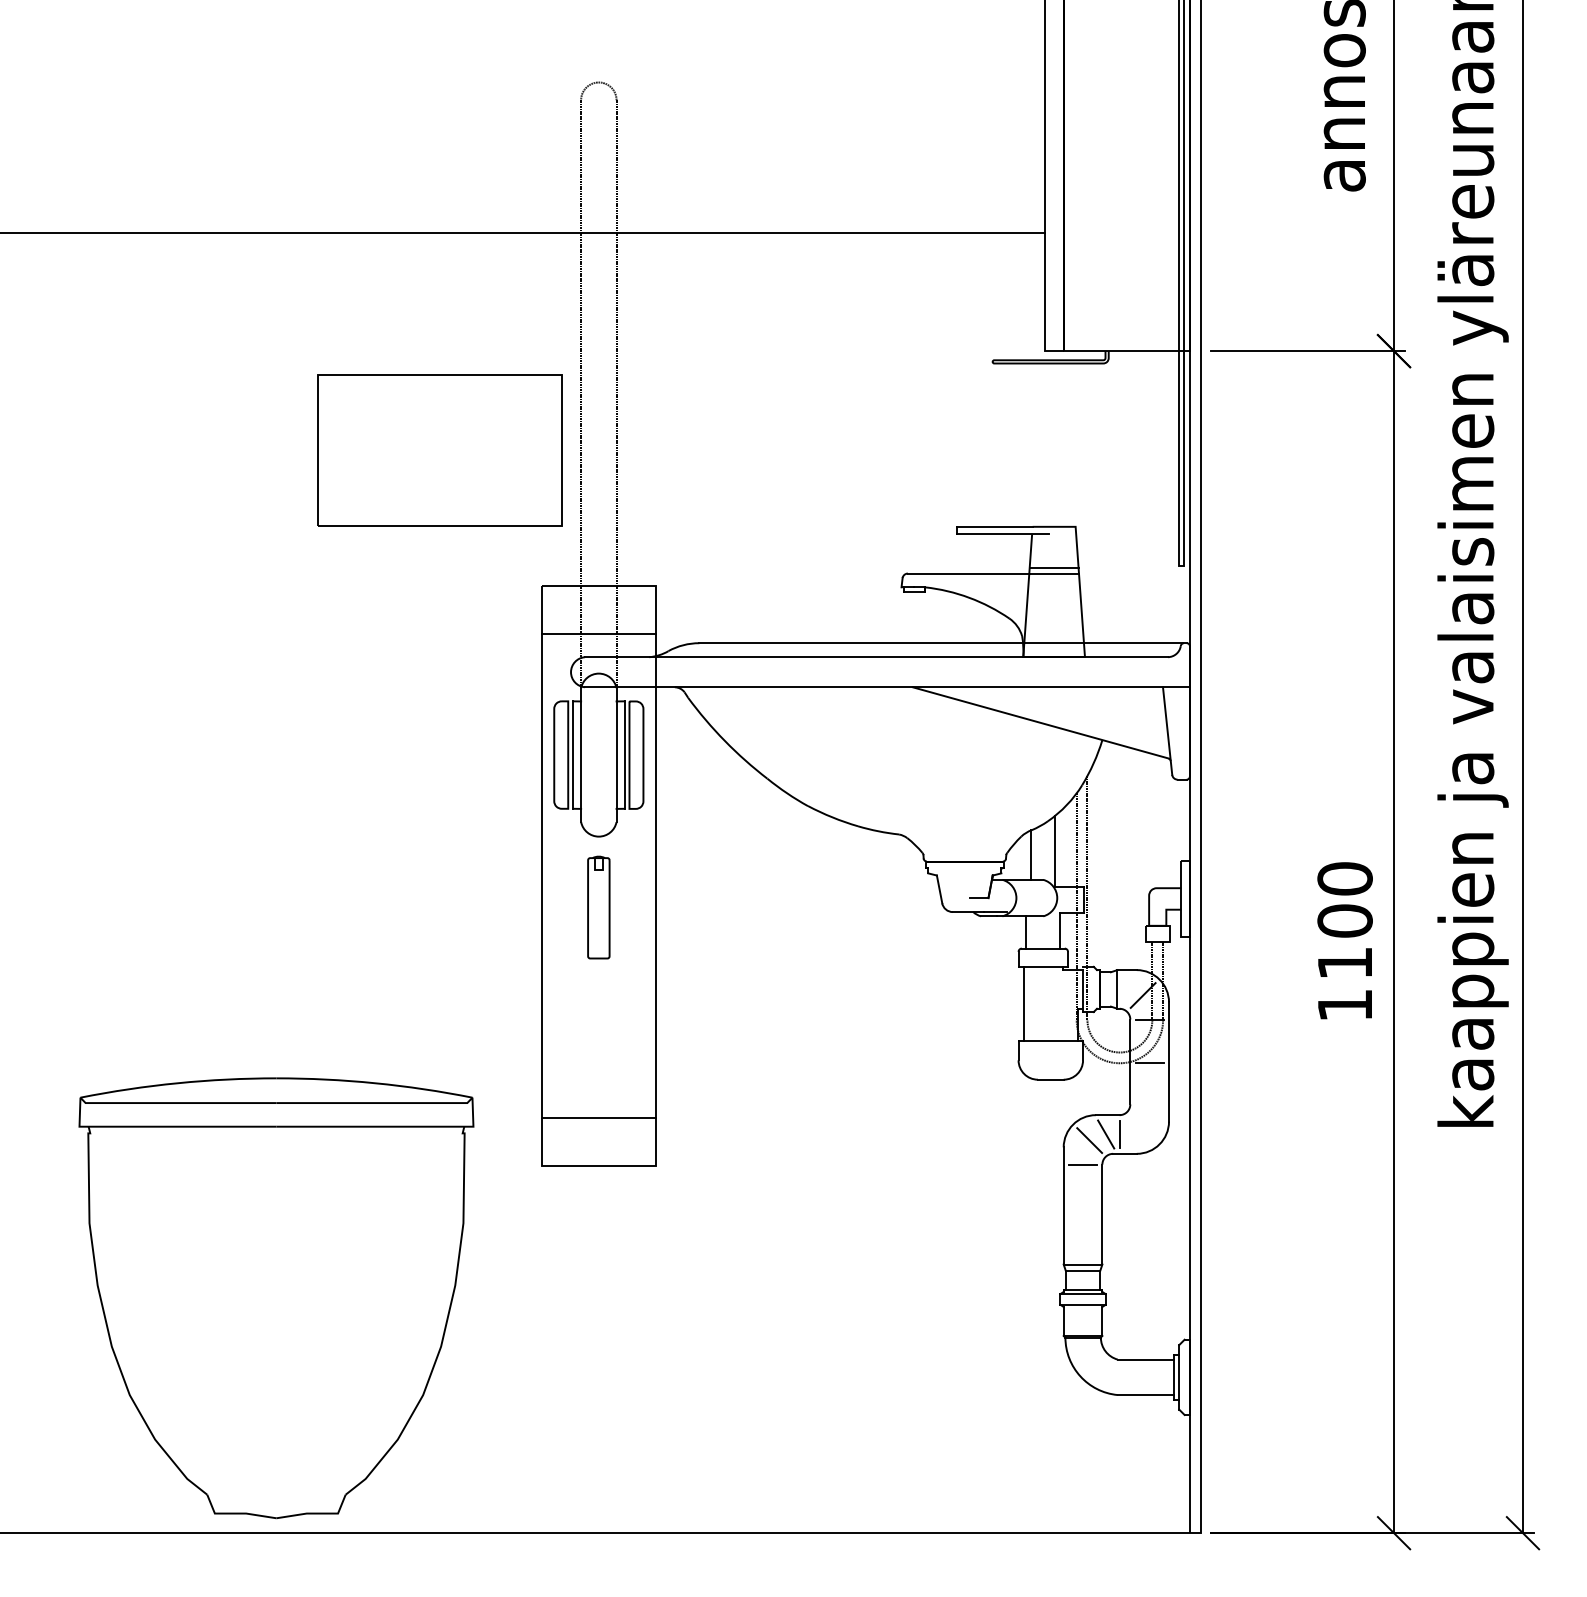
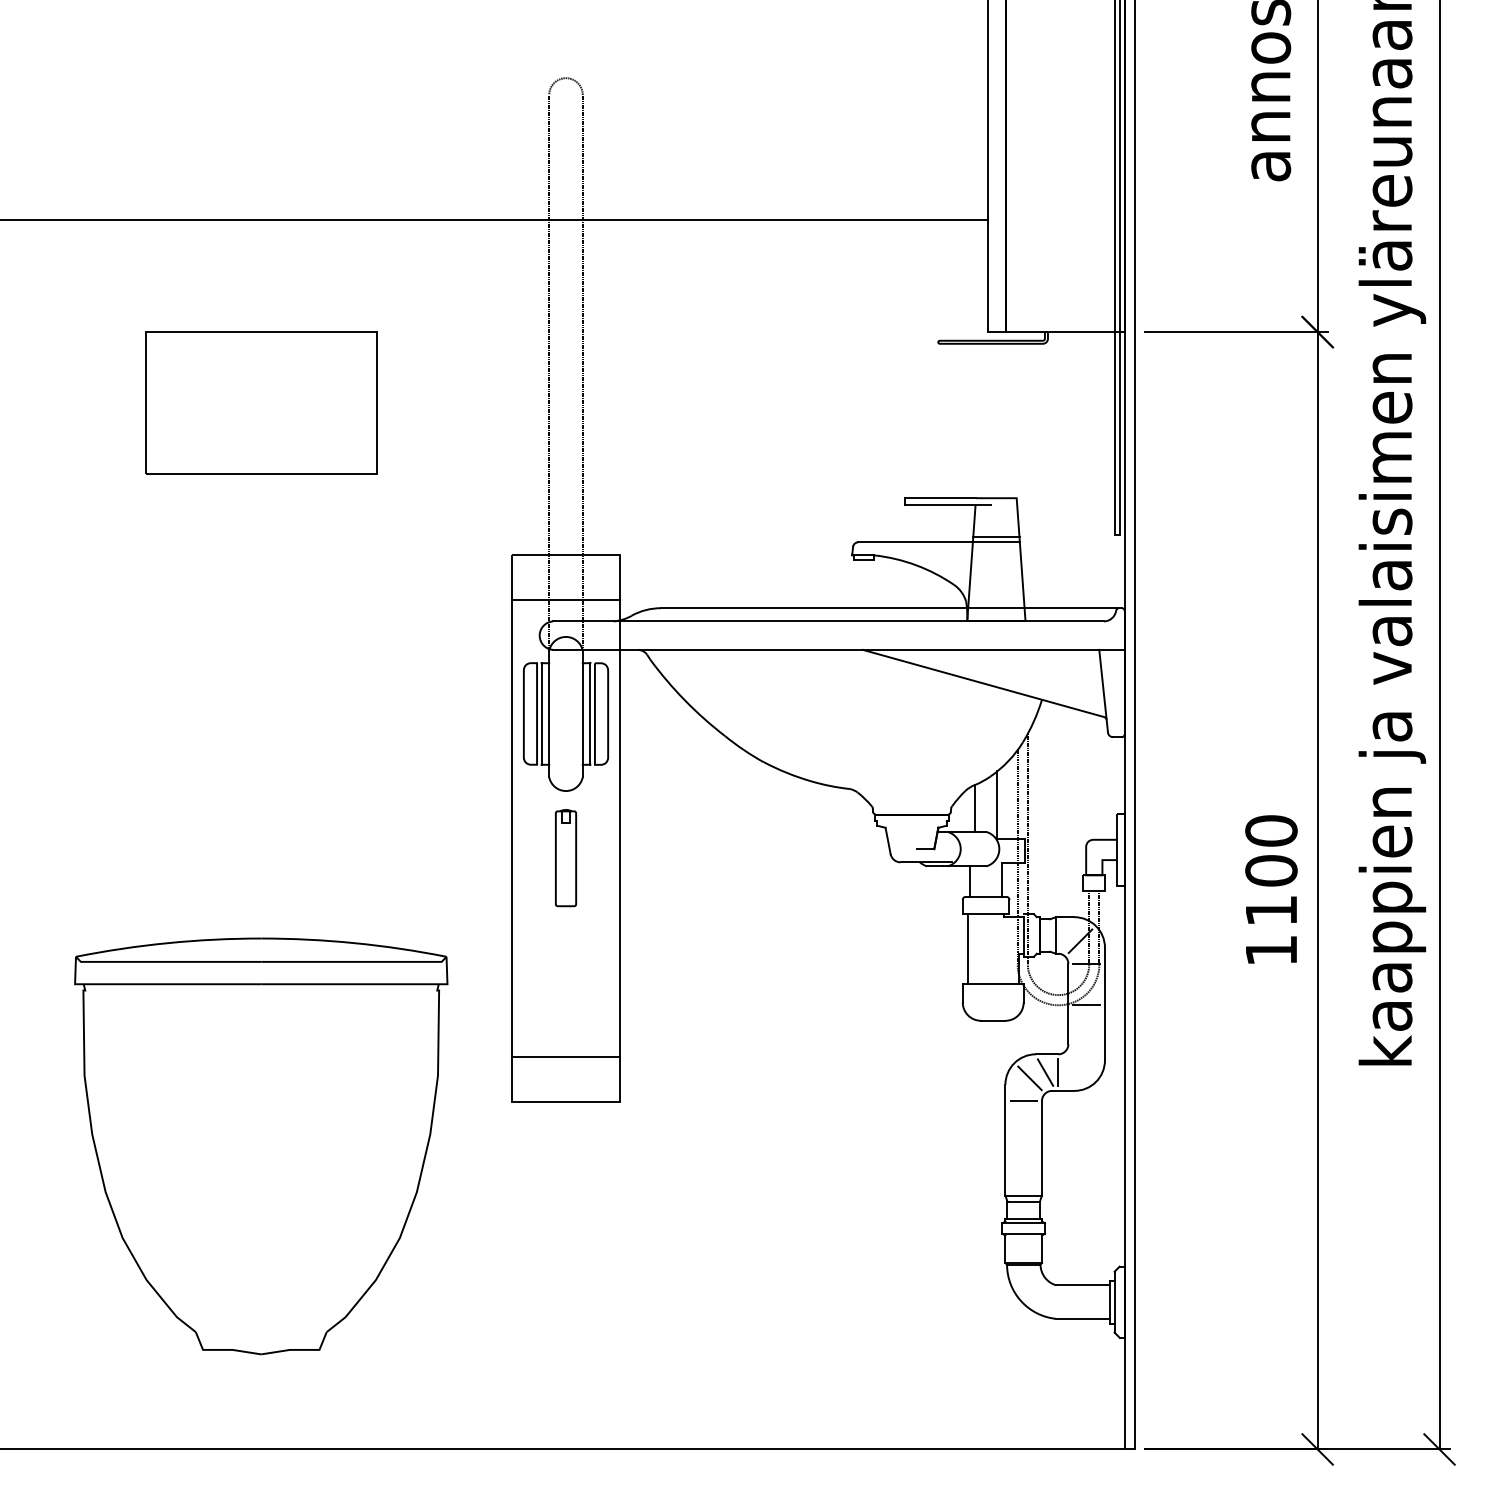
part: (440, 449) -> (261, 402), moved
part: (276, 1298) -> (261, 1146), moved

